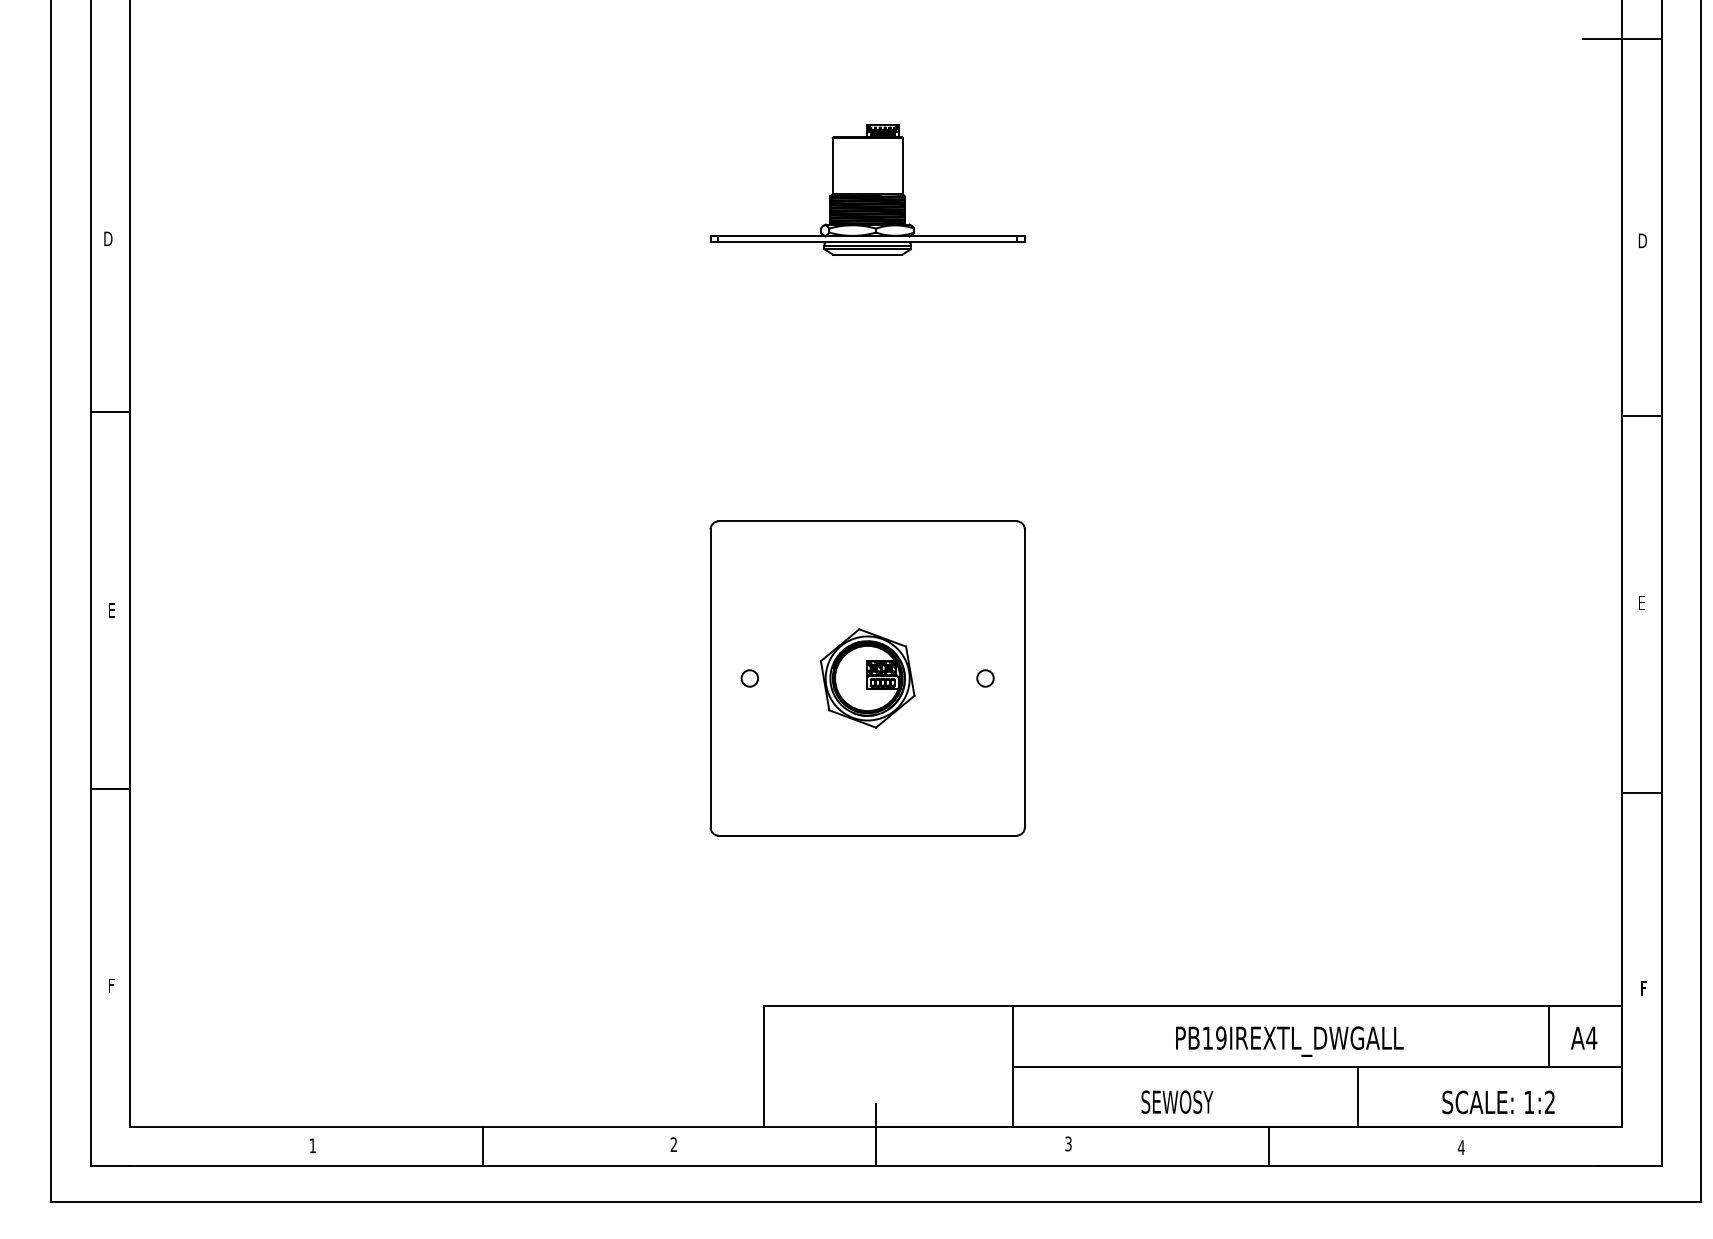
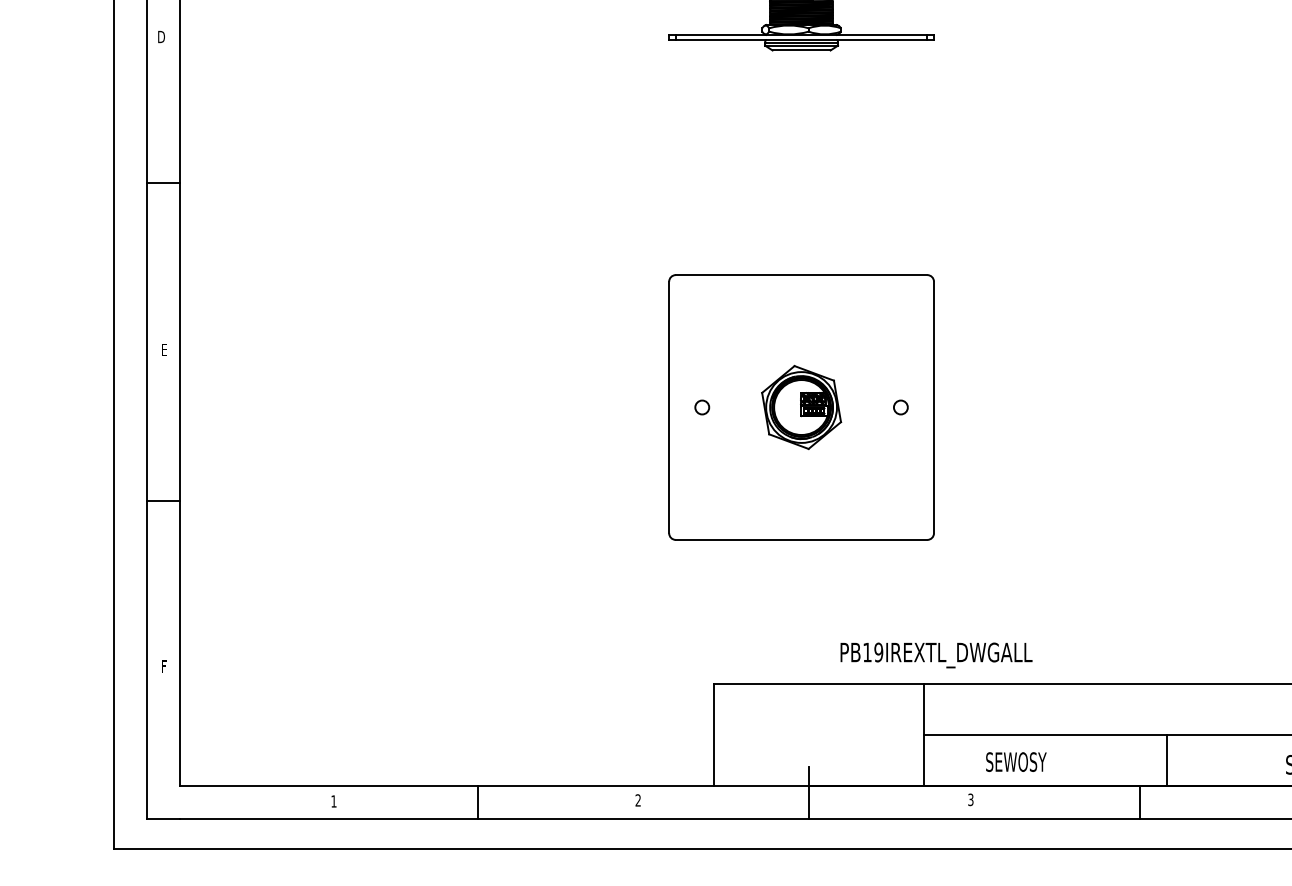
text: (1289, 1041) -> (936, 655), moved
line: (1357, 1096) -> (1166, 759), moved
text: (1177, 1101) -> (1016, 761), moved

